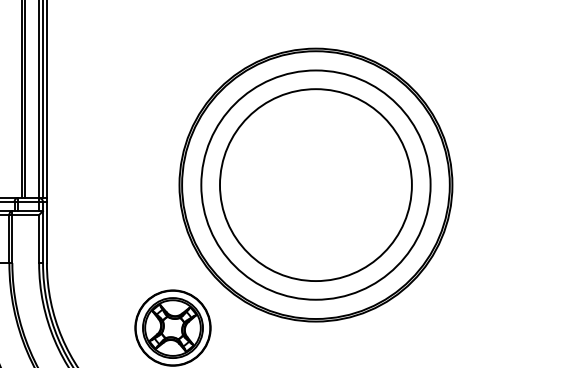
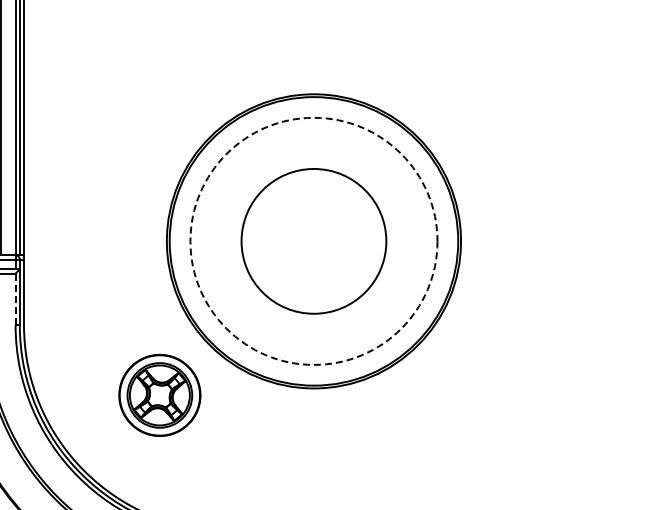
circle: (315, 184) -> (313, 240), size x0.7
circle: (315, 184) -> (313, 240), solid -> dashed
line: (39, 239) -> (15, 299), solid -> dashed

